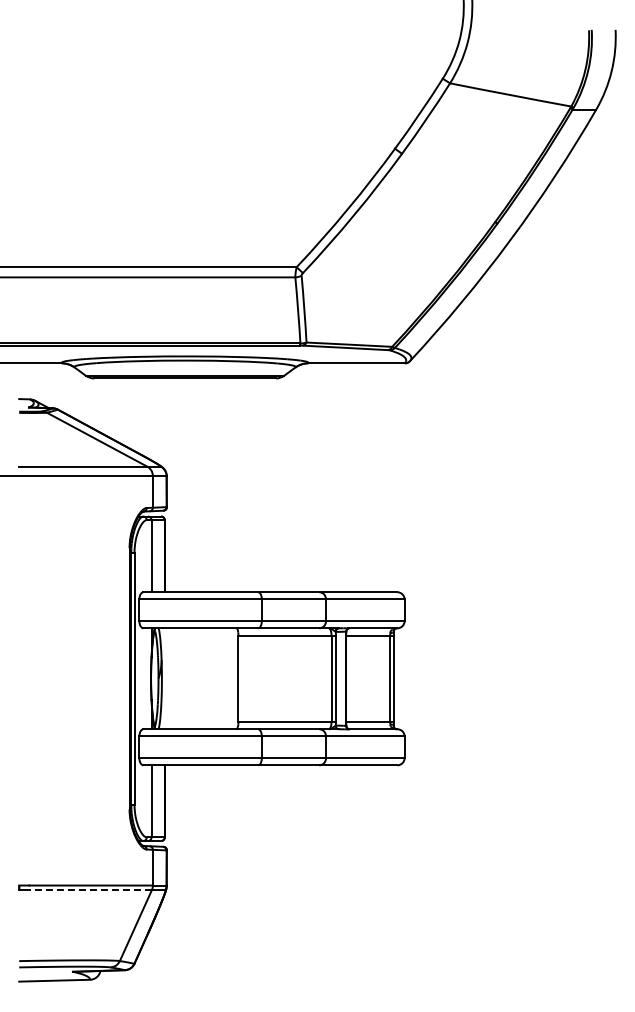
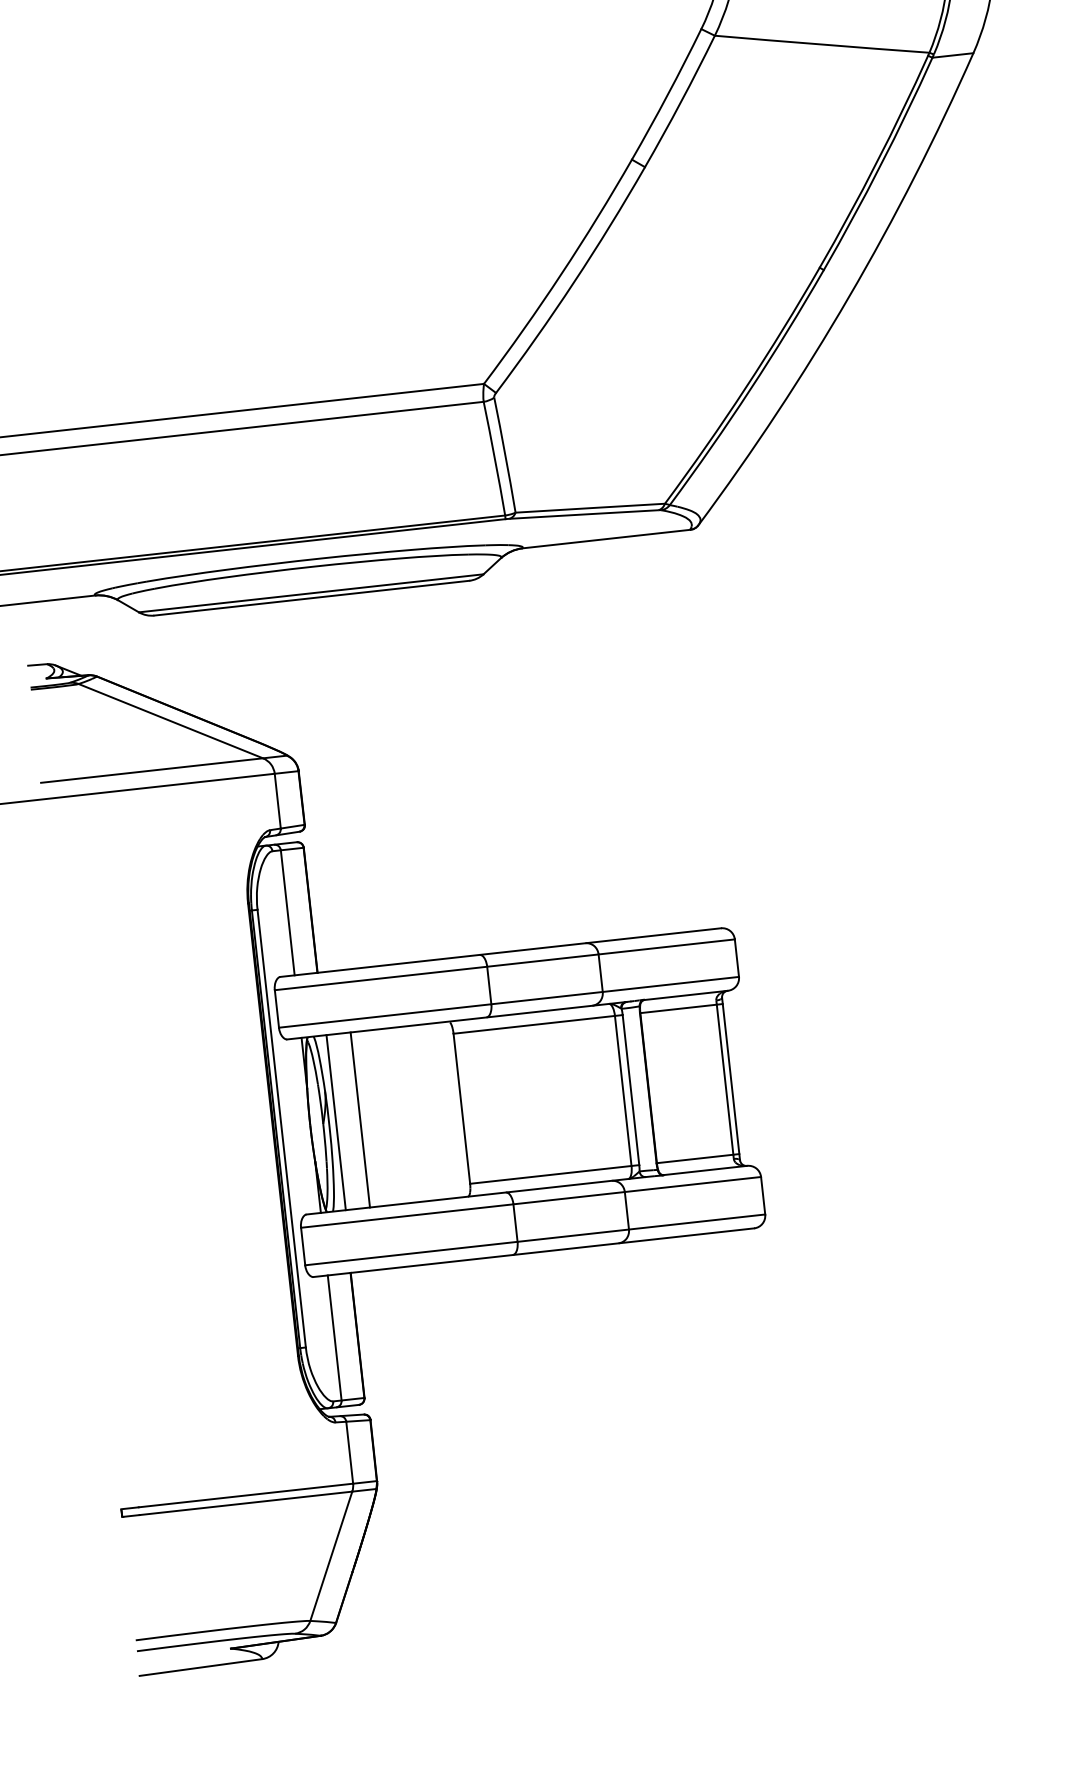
line: (165, 678) -> (335, 1122), added
line: (179, 678) -> (359, 1119), added
line: (90, 890) -> (245, 1504), dashed -> solid

